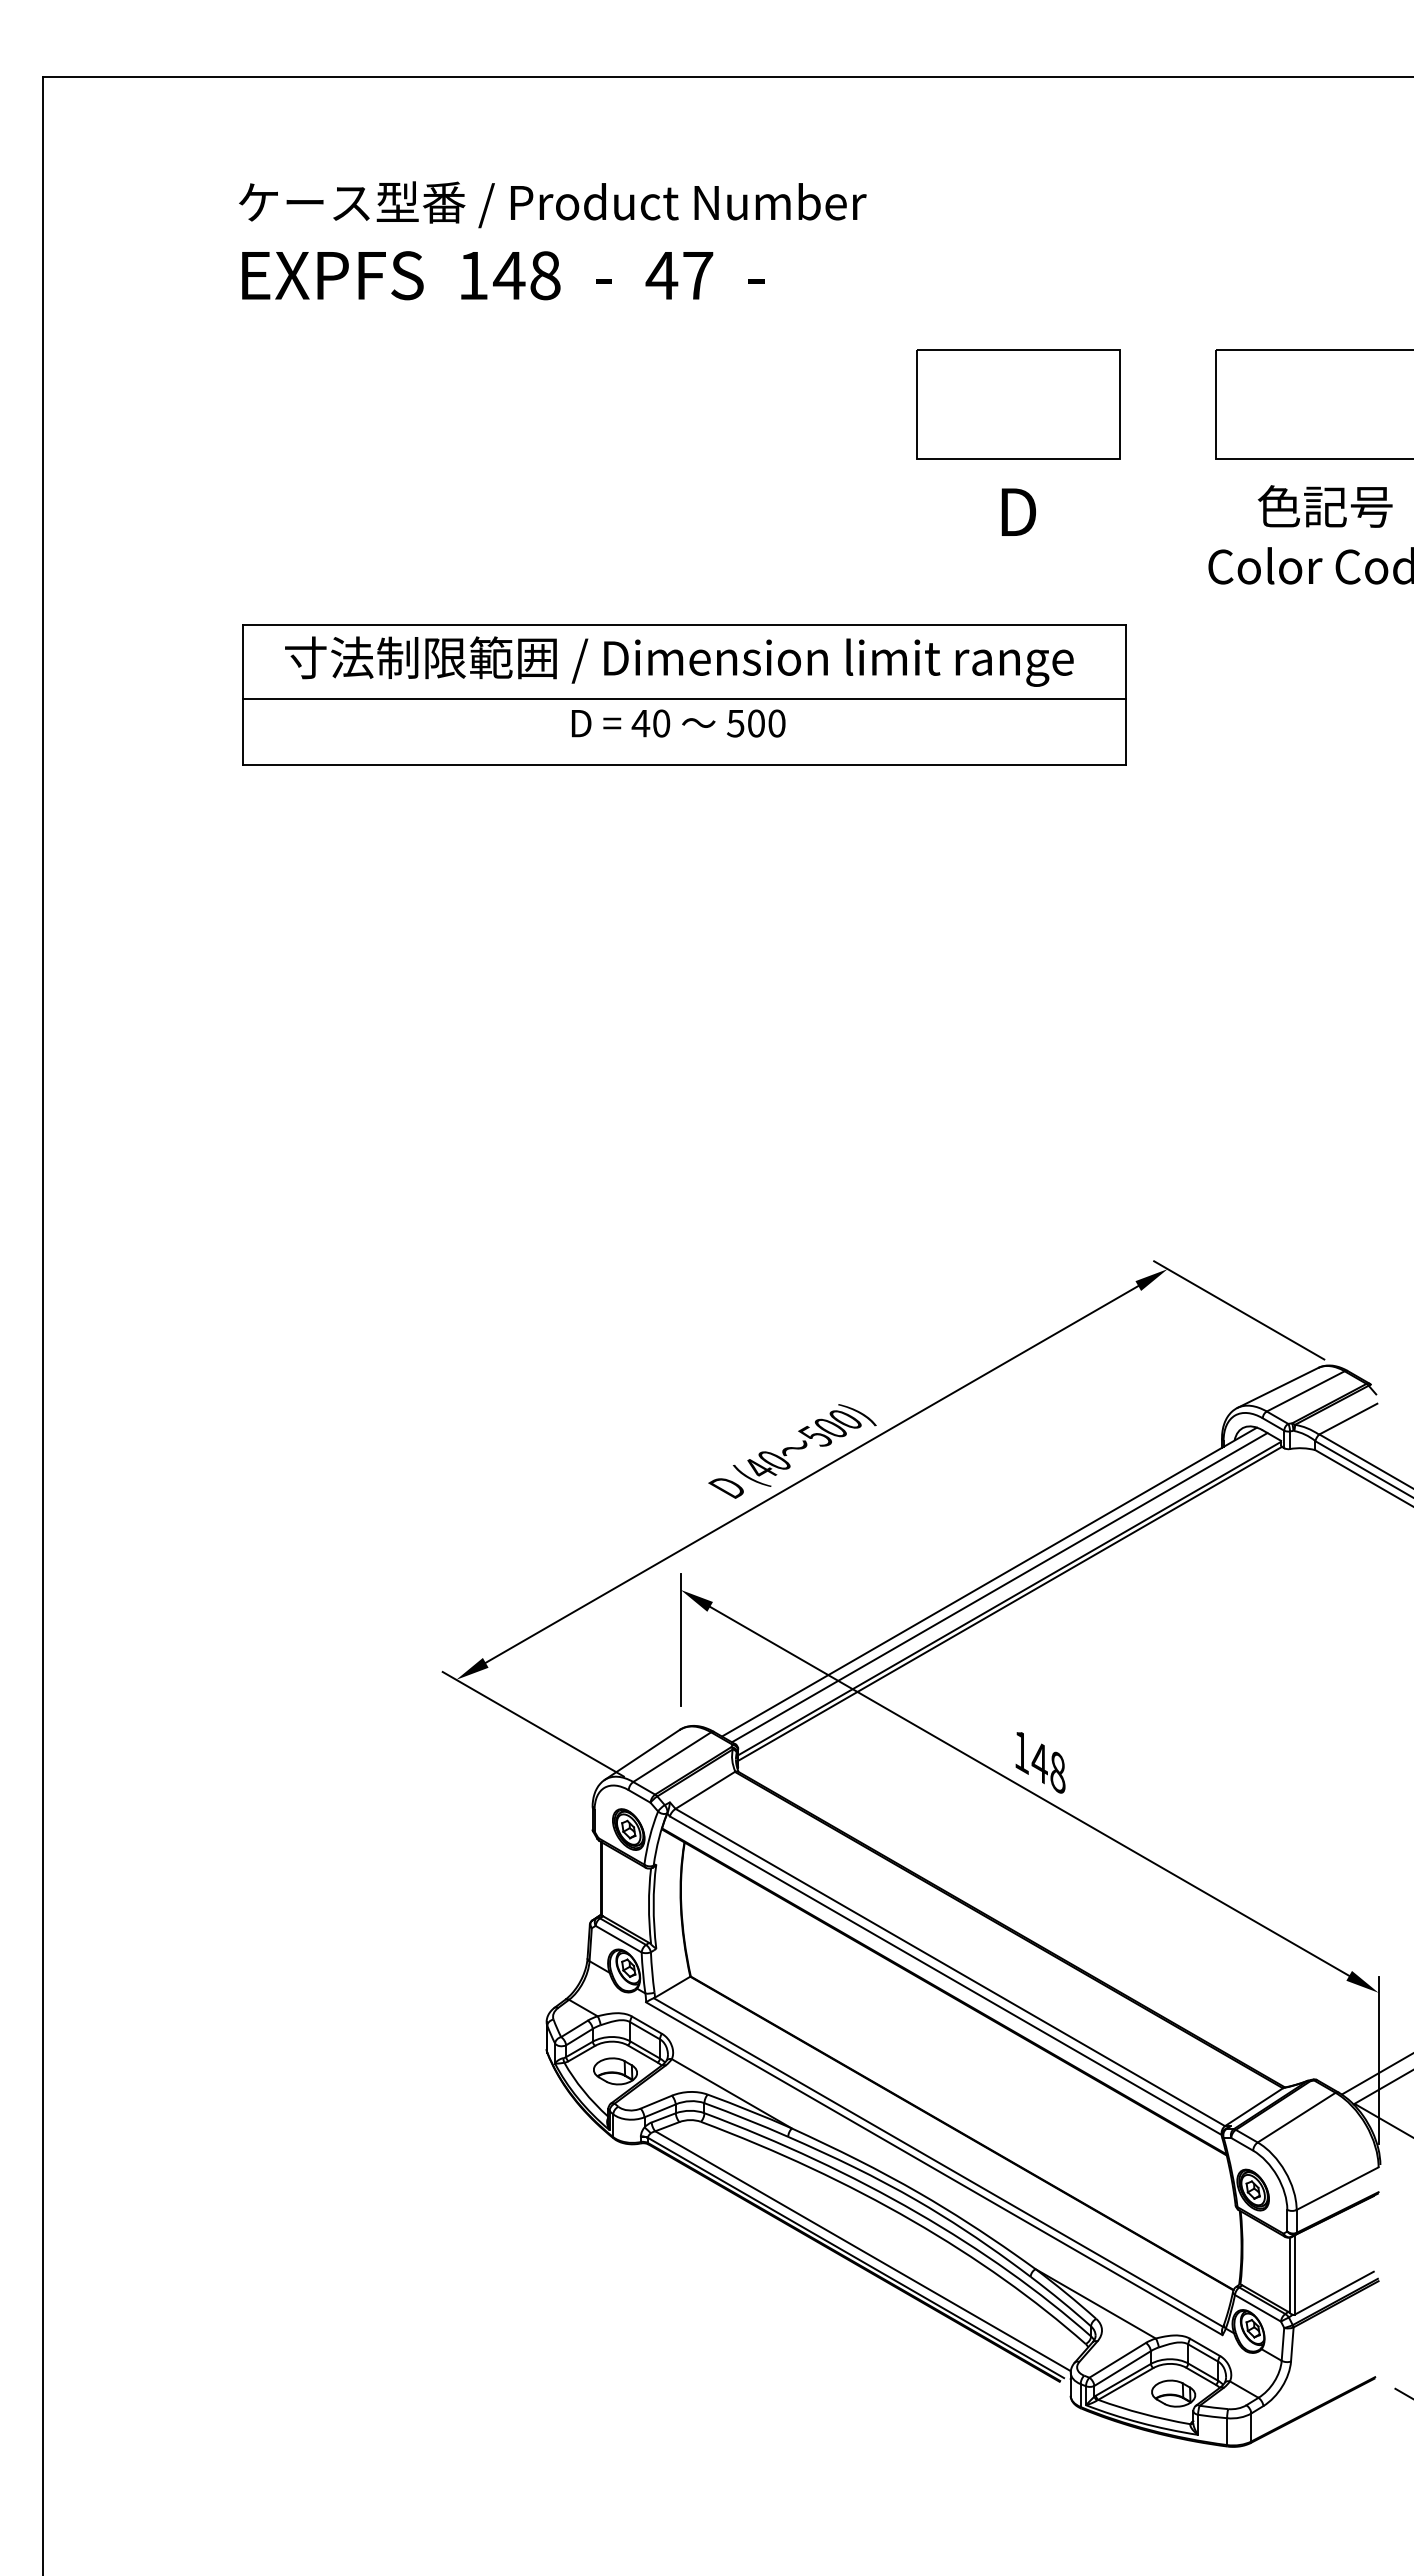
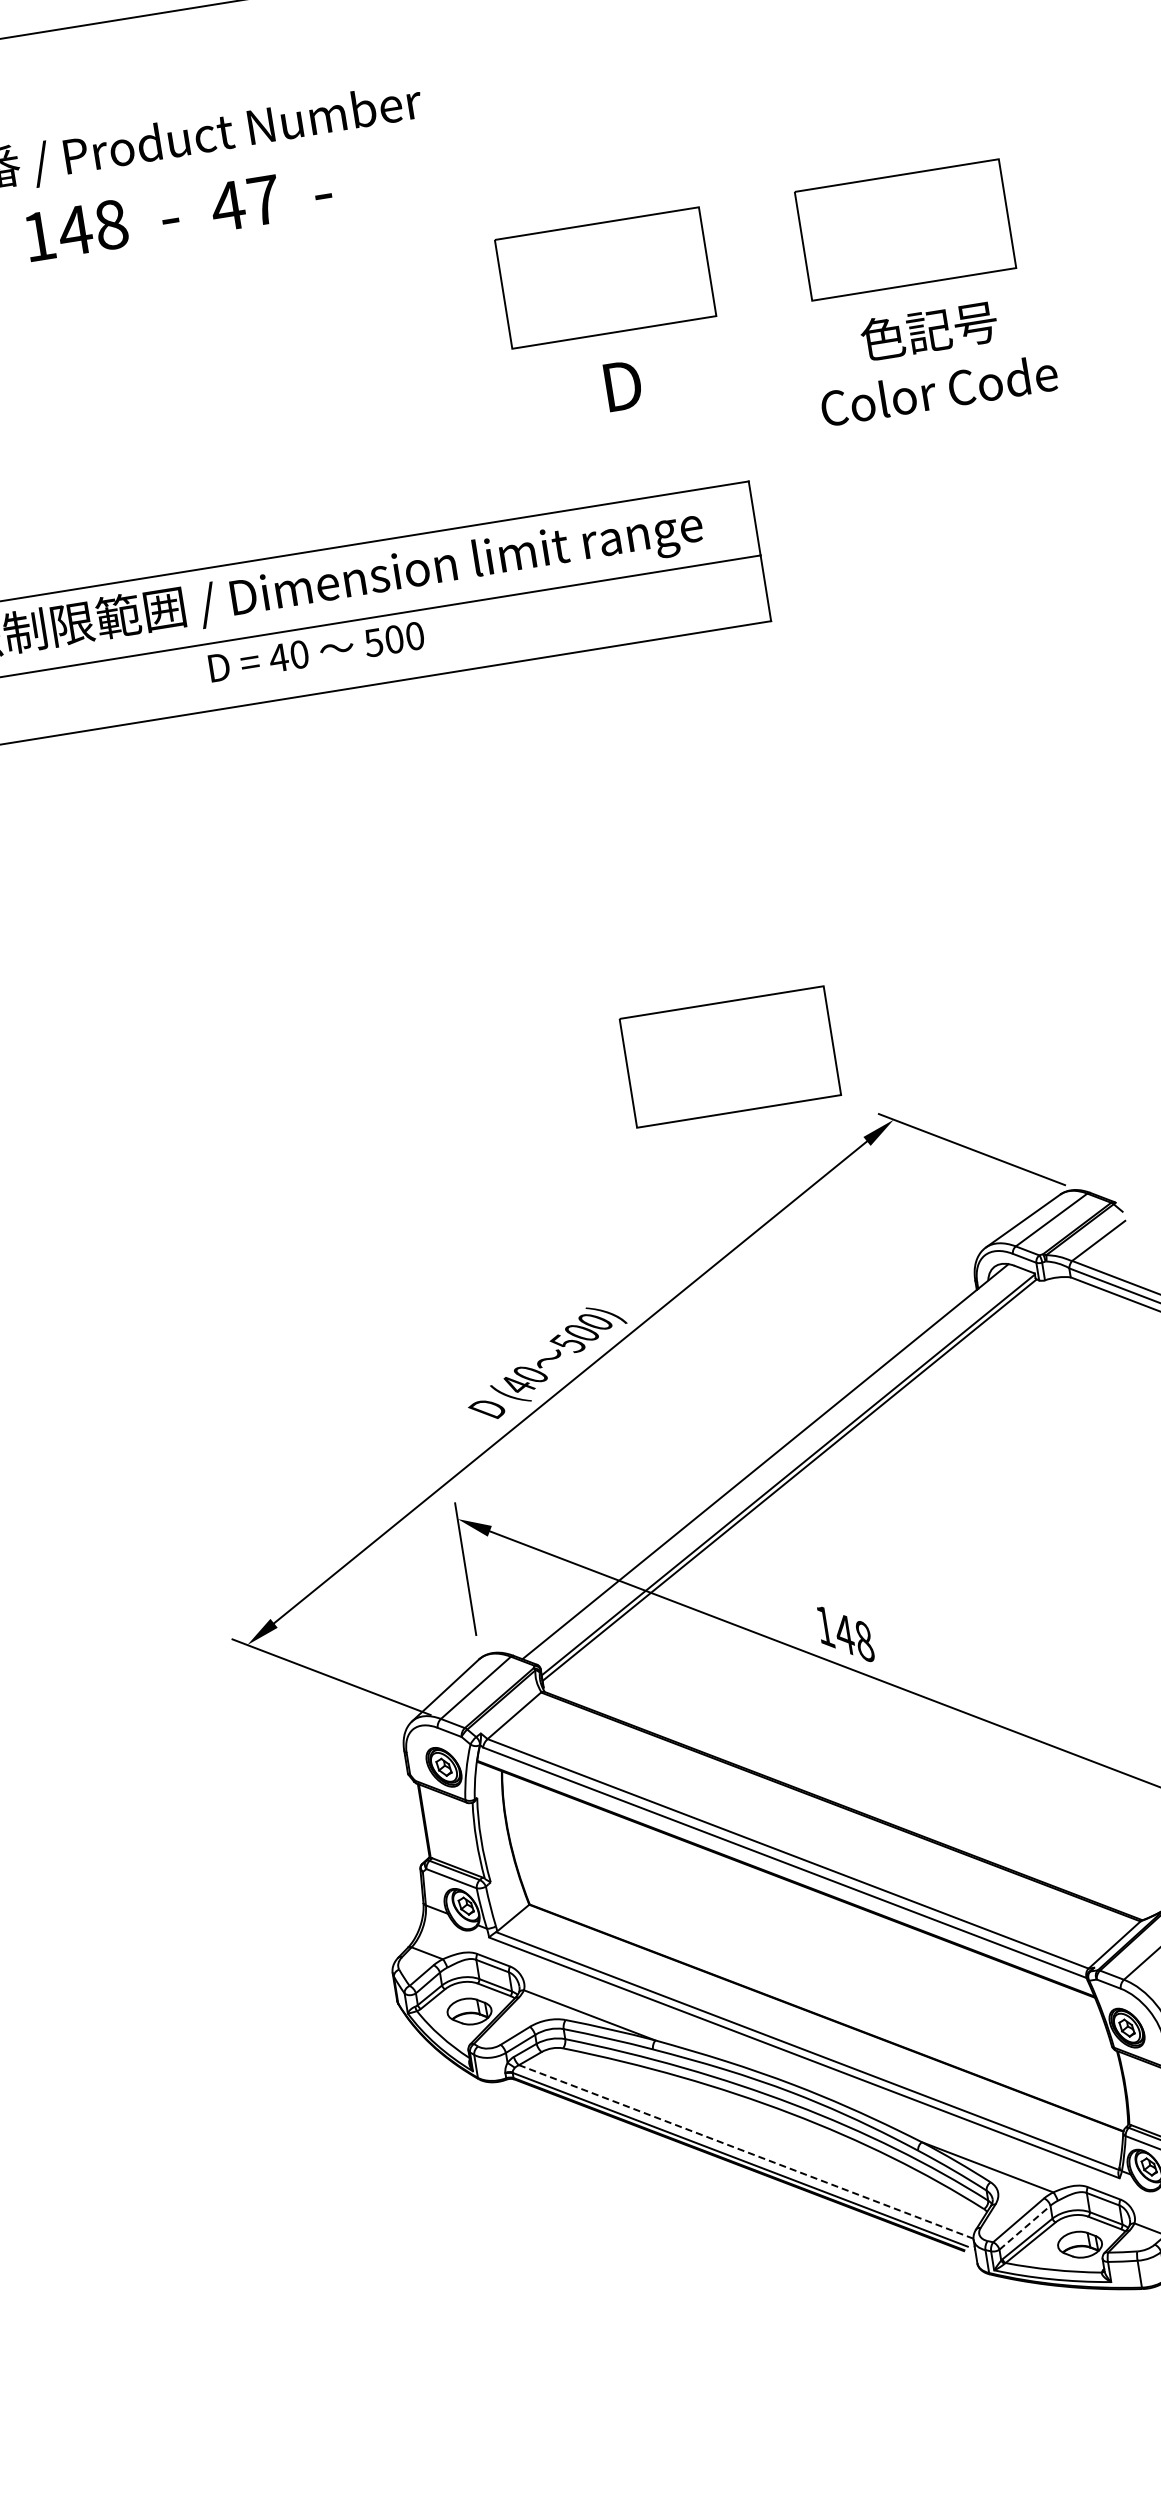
part: (1018, 1182) -> (730, 1056), added
line: (999, 1587) -> (776, 1465), removed
line: (863, 2251) -> (746, 2152), solid -> dashed
line: (1123, 2368) -> (1025, 2227), solid -> dashed

